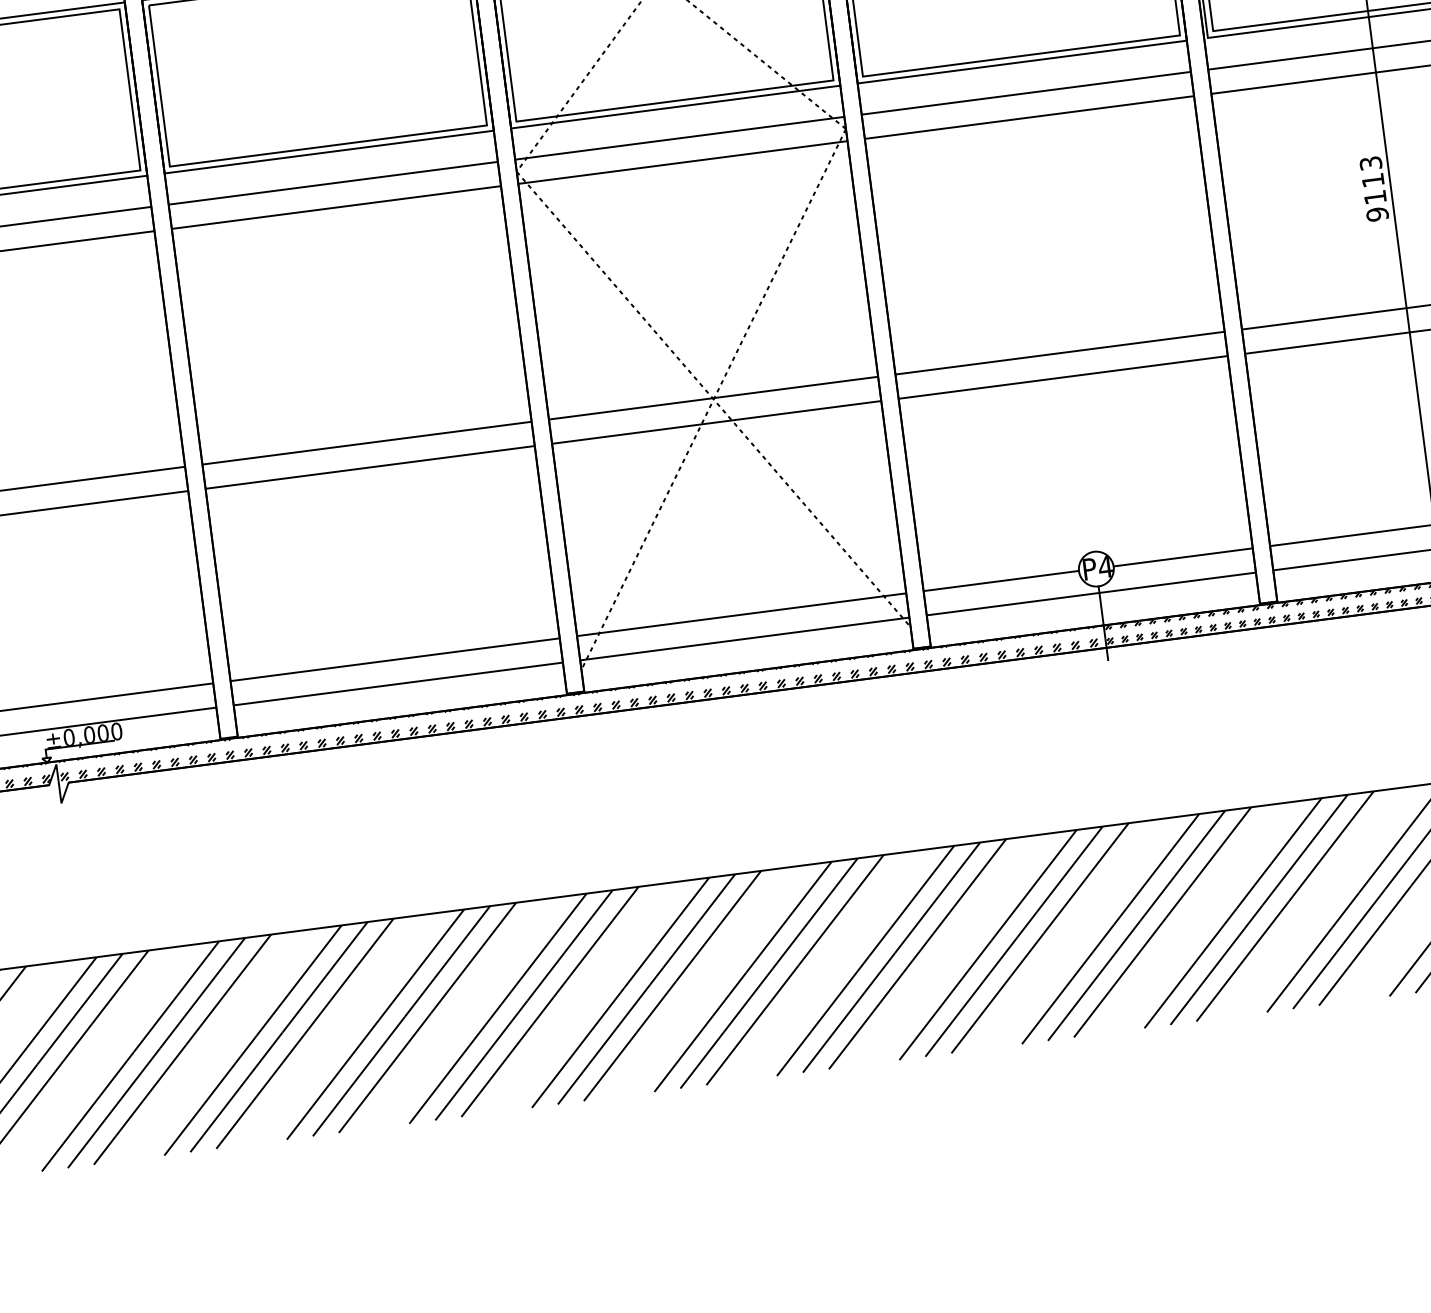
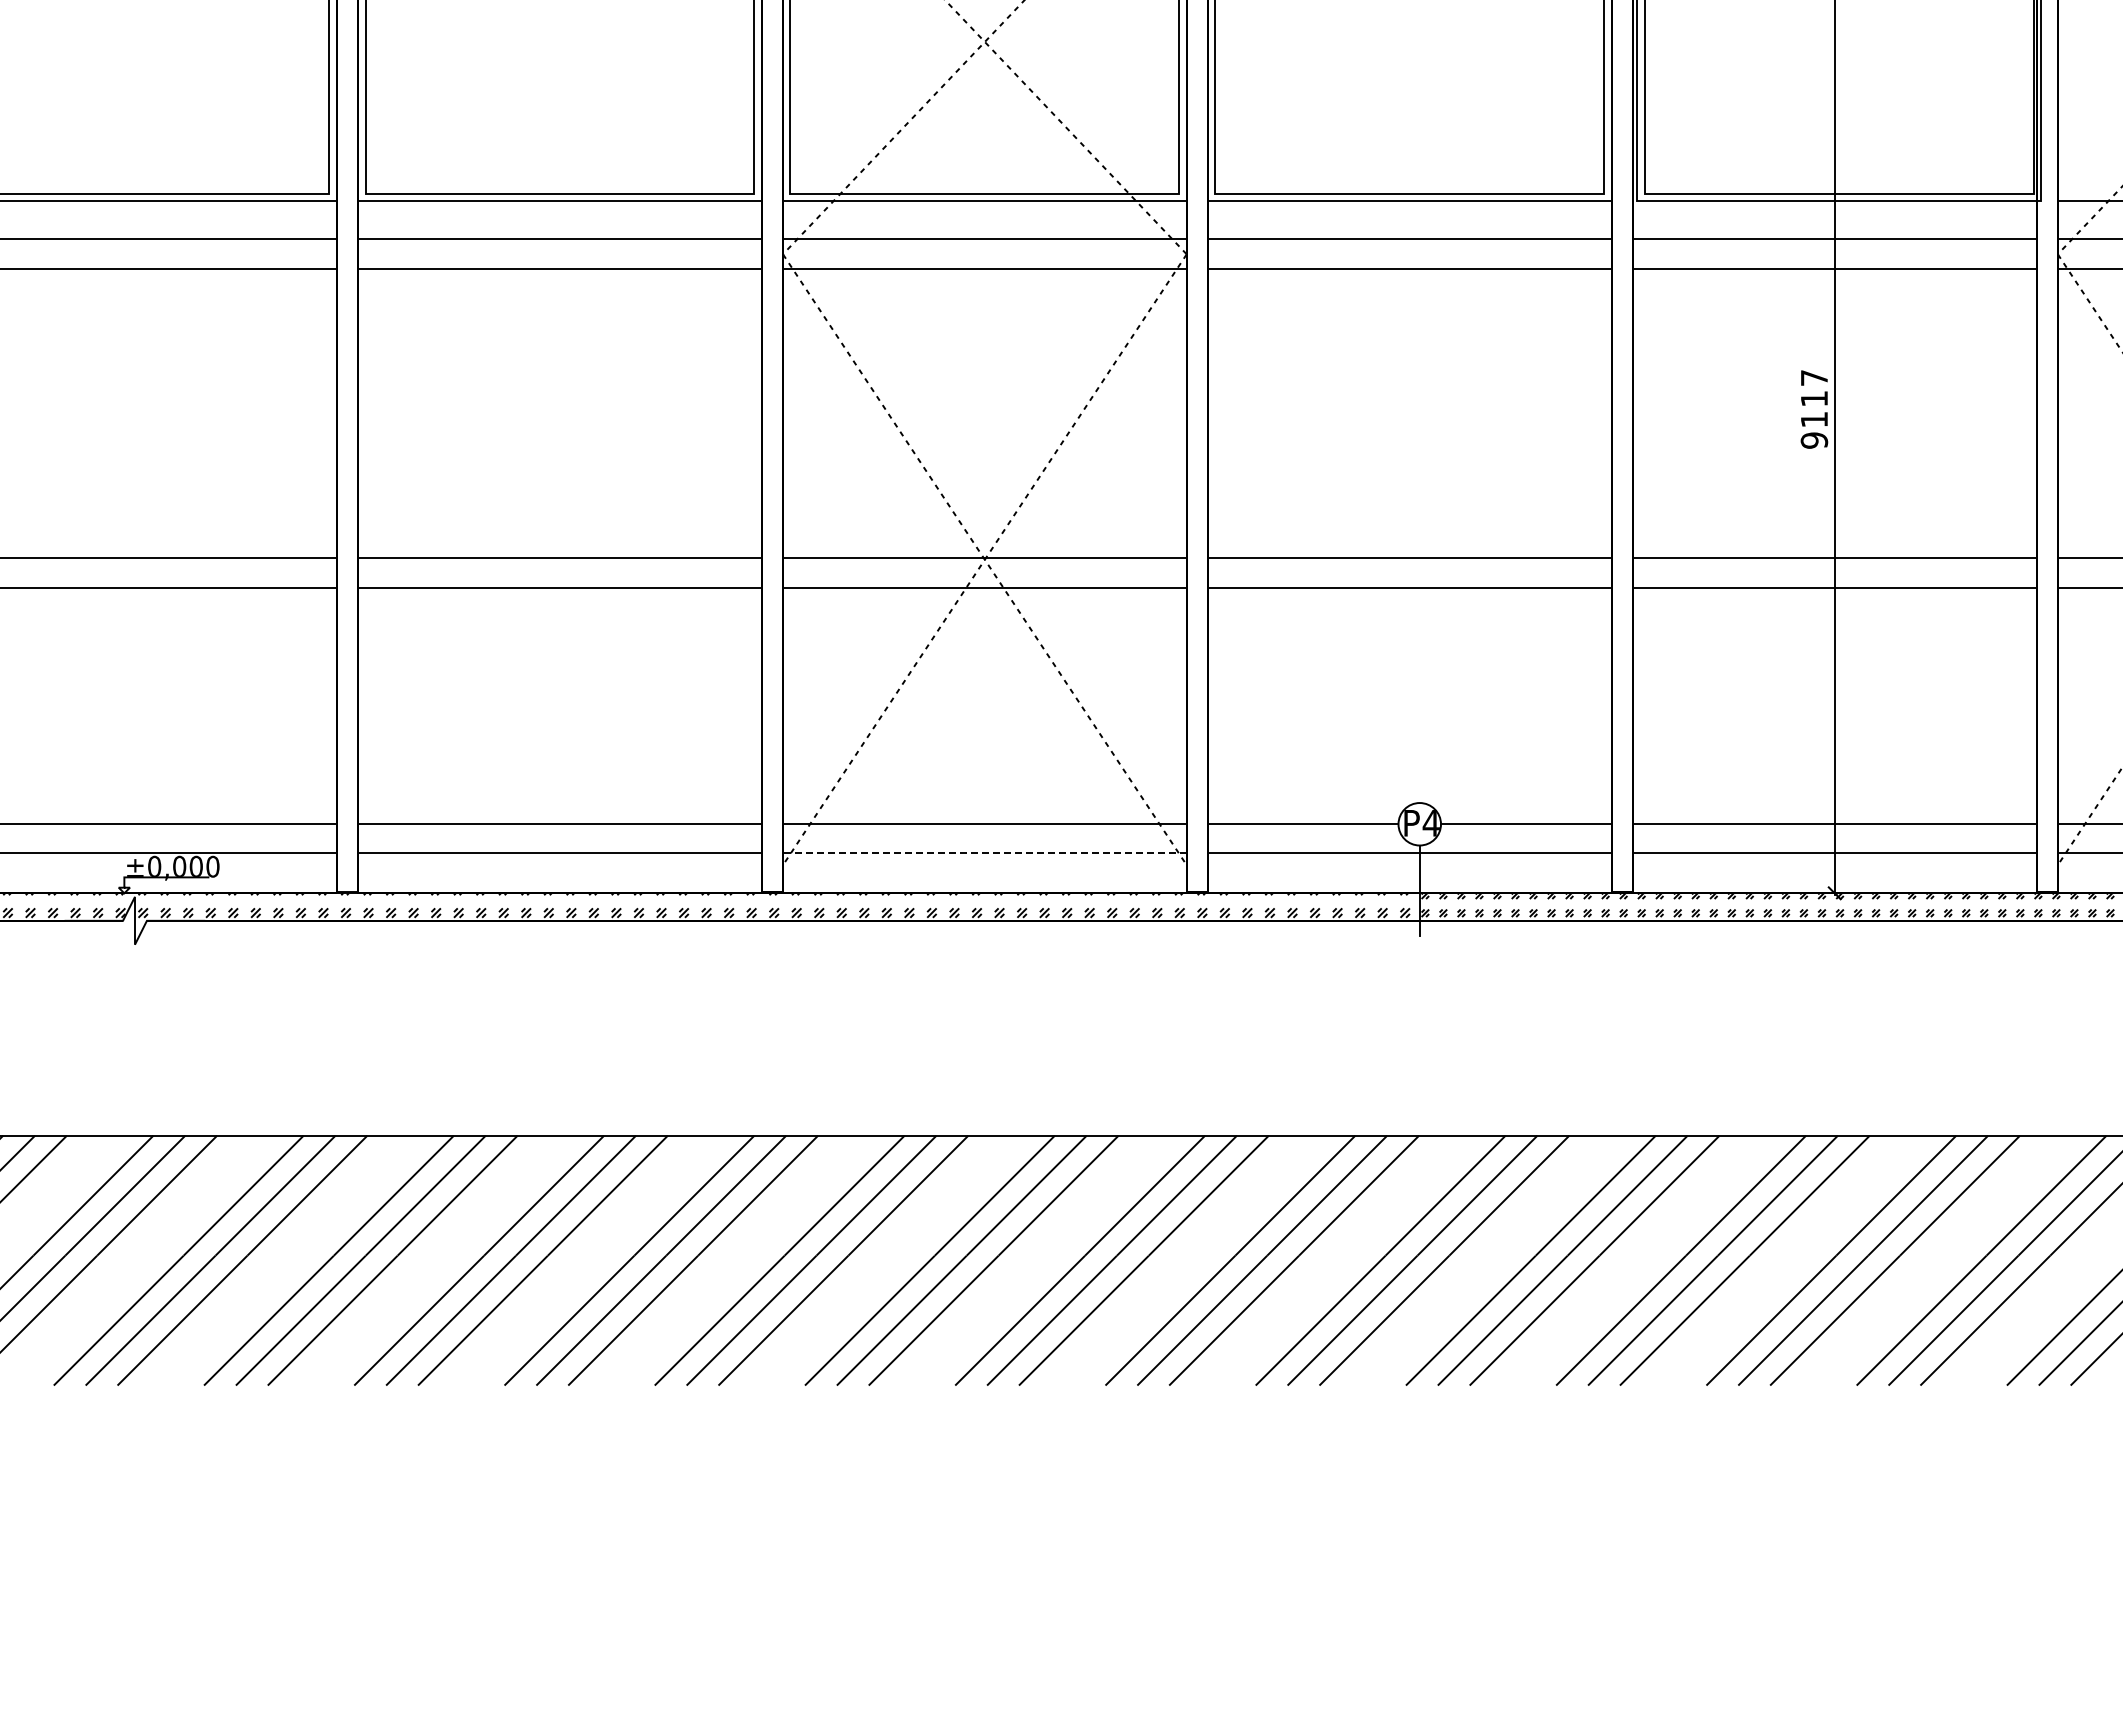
text: (1370, 162) -> (1814, 377), 9113 -> 9117
line: (744, 639) -> (984, 853), solid -> dashed

